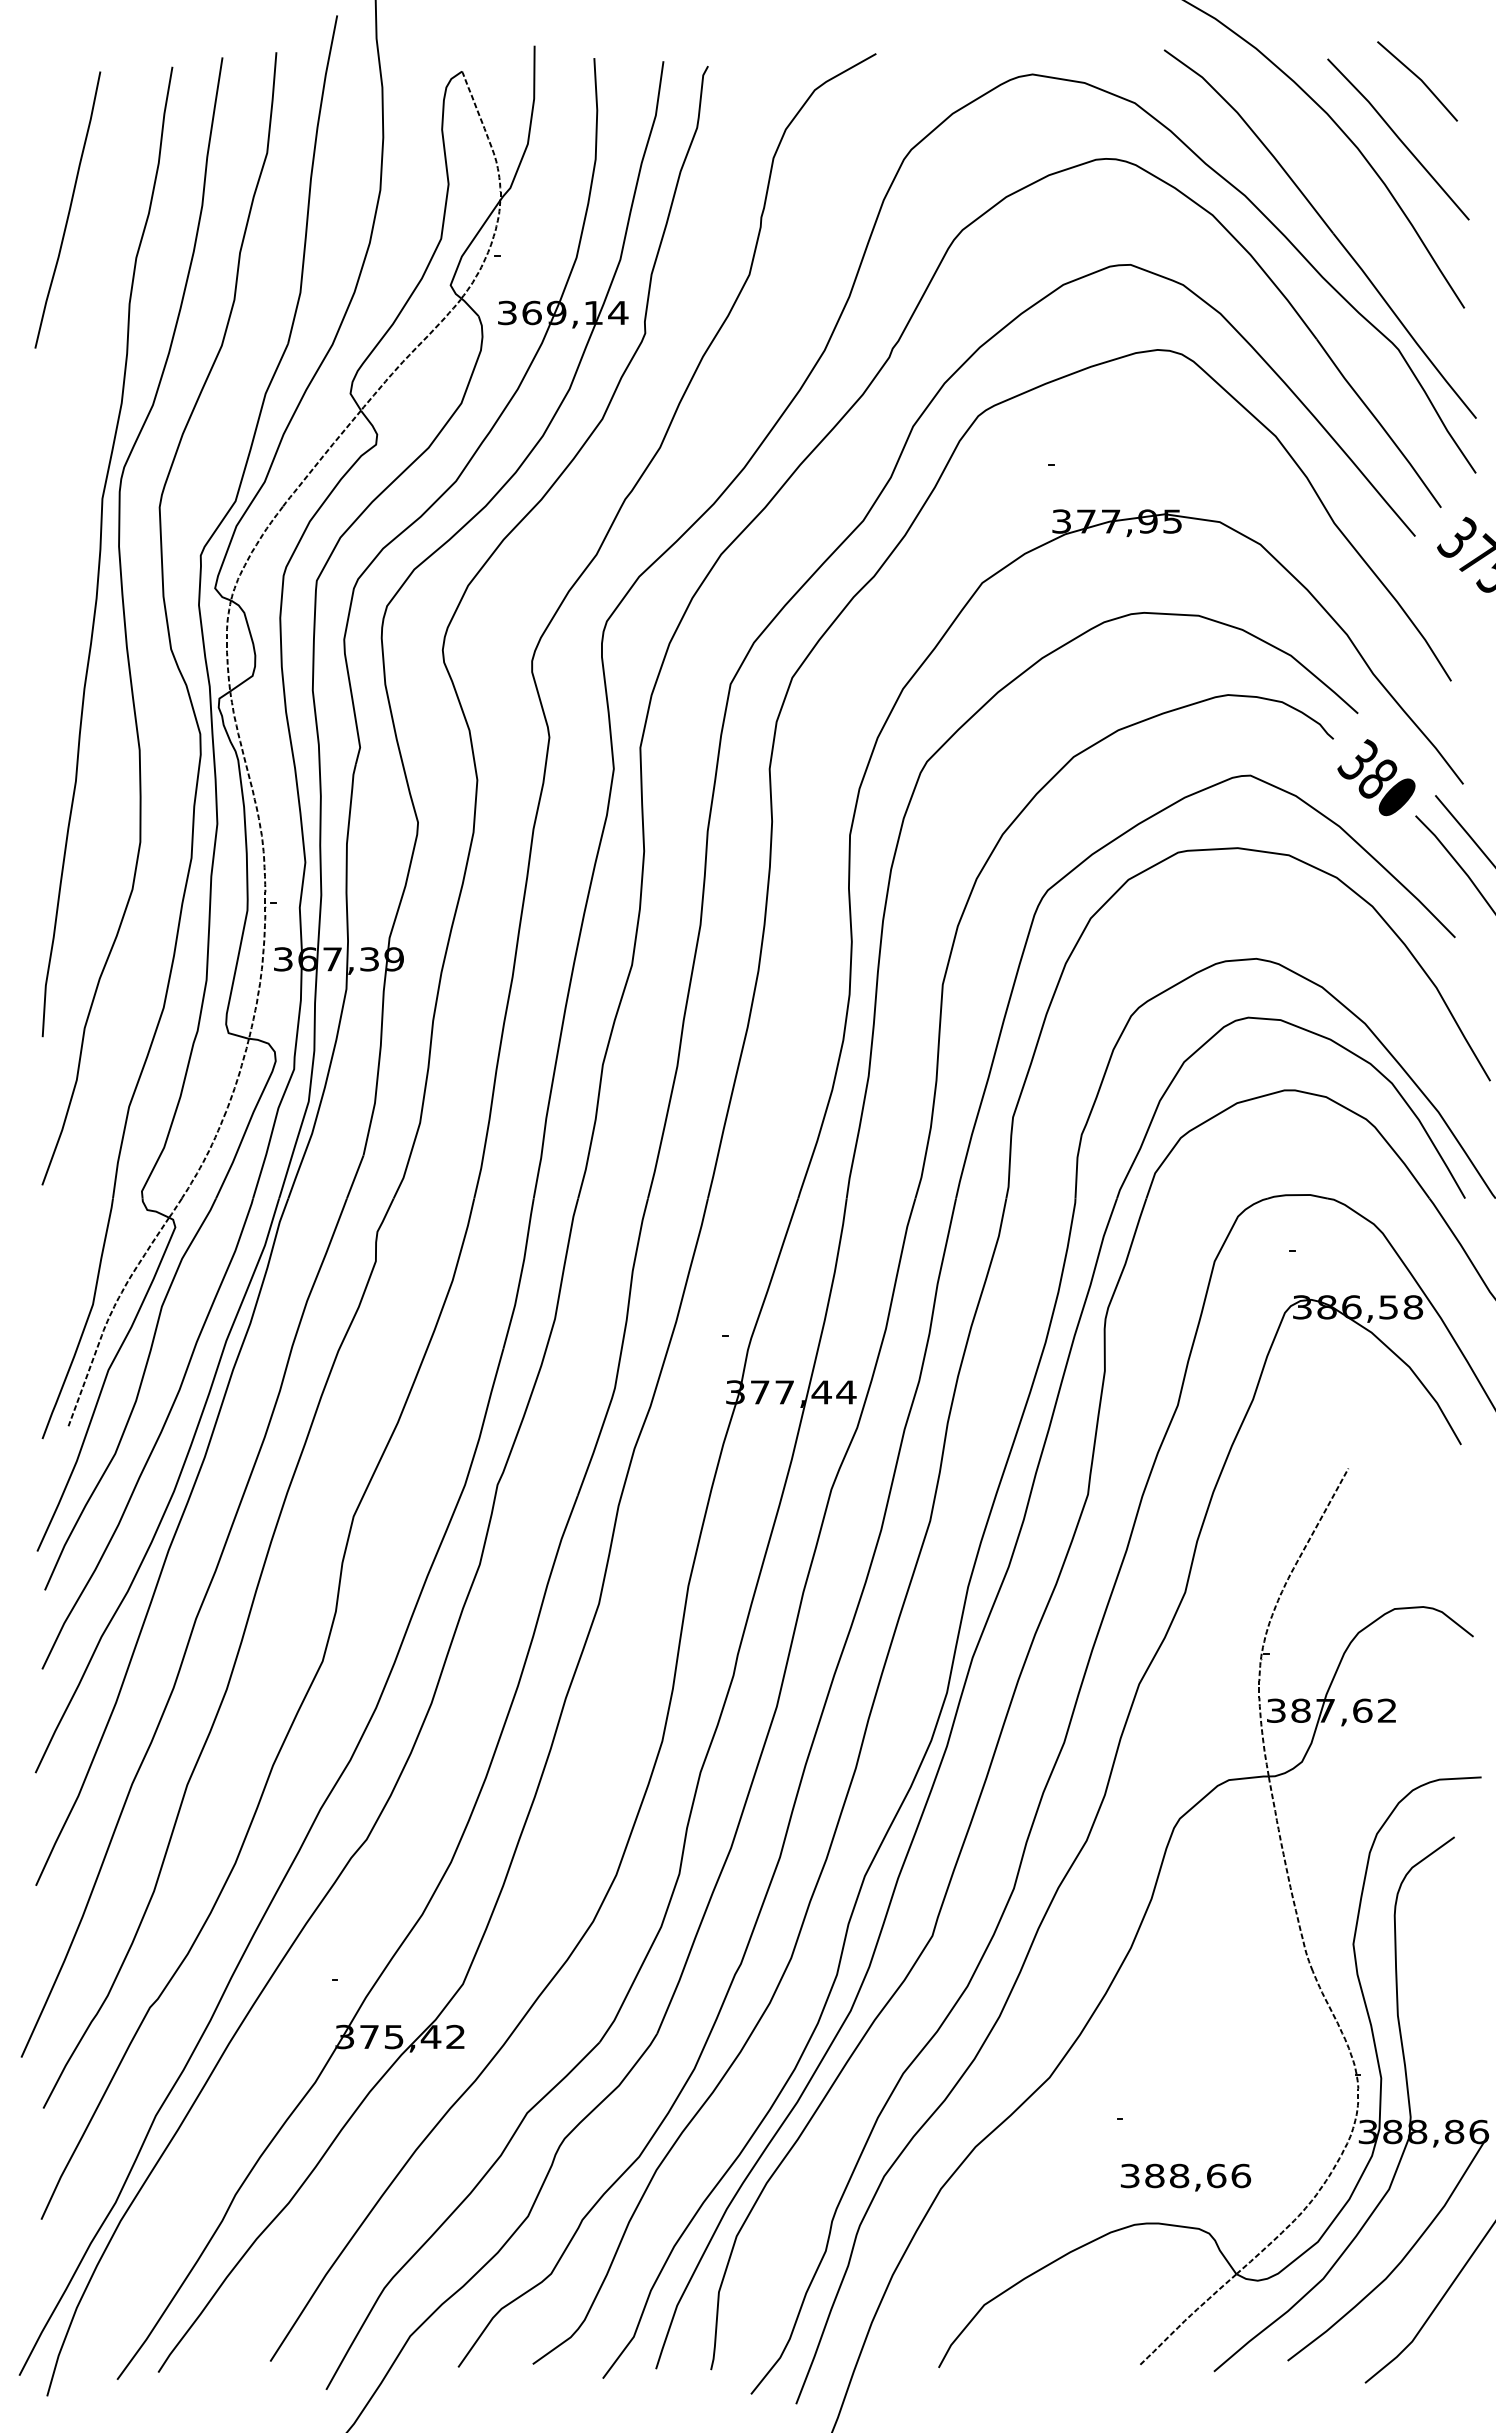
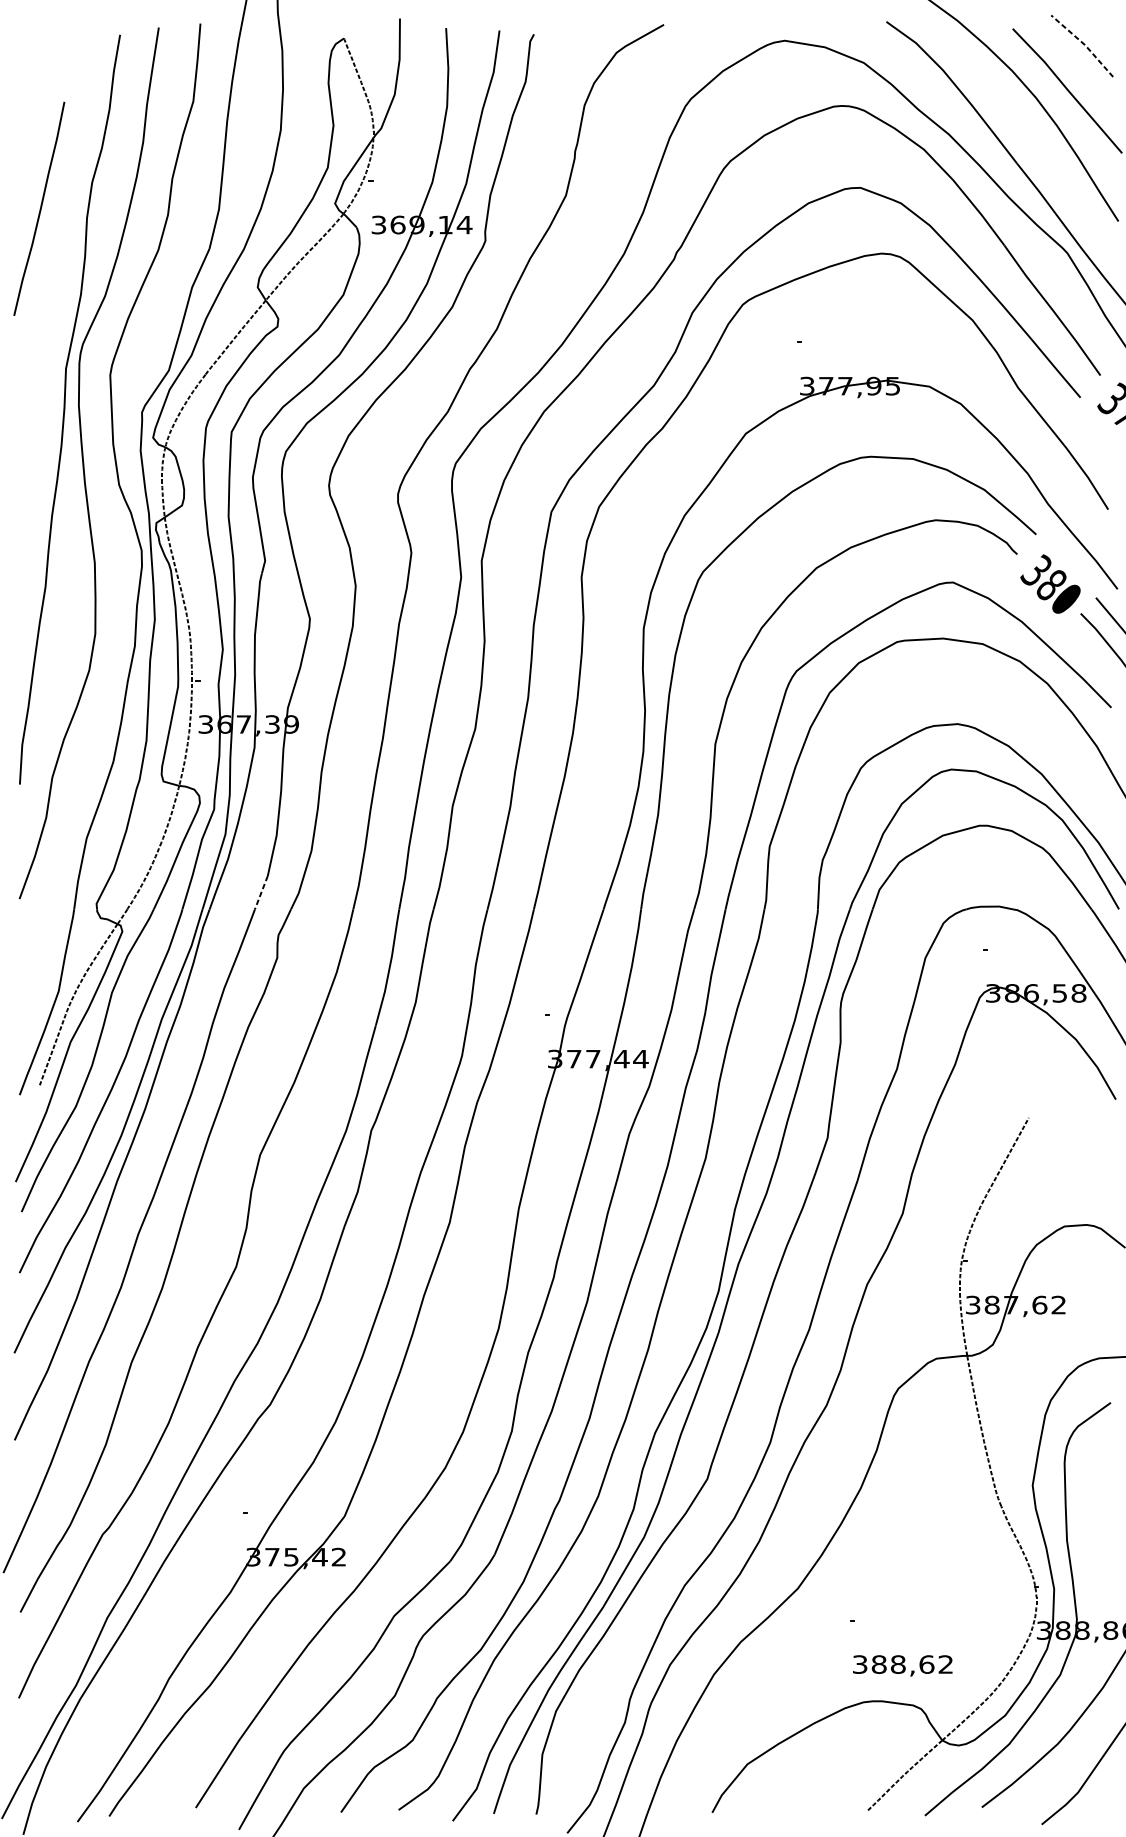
line: (1419, 78) -> (1083, 43), solid -> dashed
curve: (68, 210) -> (39, 209), moved
line: (355, 1177) -> (261, 893), solid -> dashed
text: (1241, 2175) -> (946, 1664), 388,66 -> 388,62

